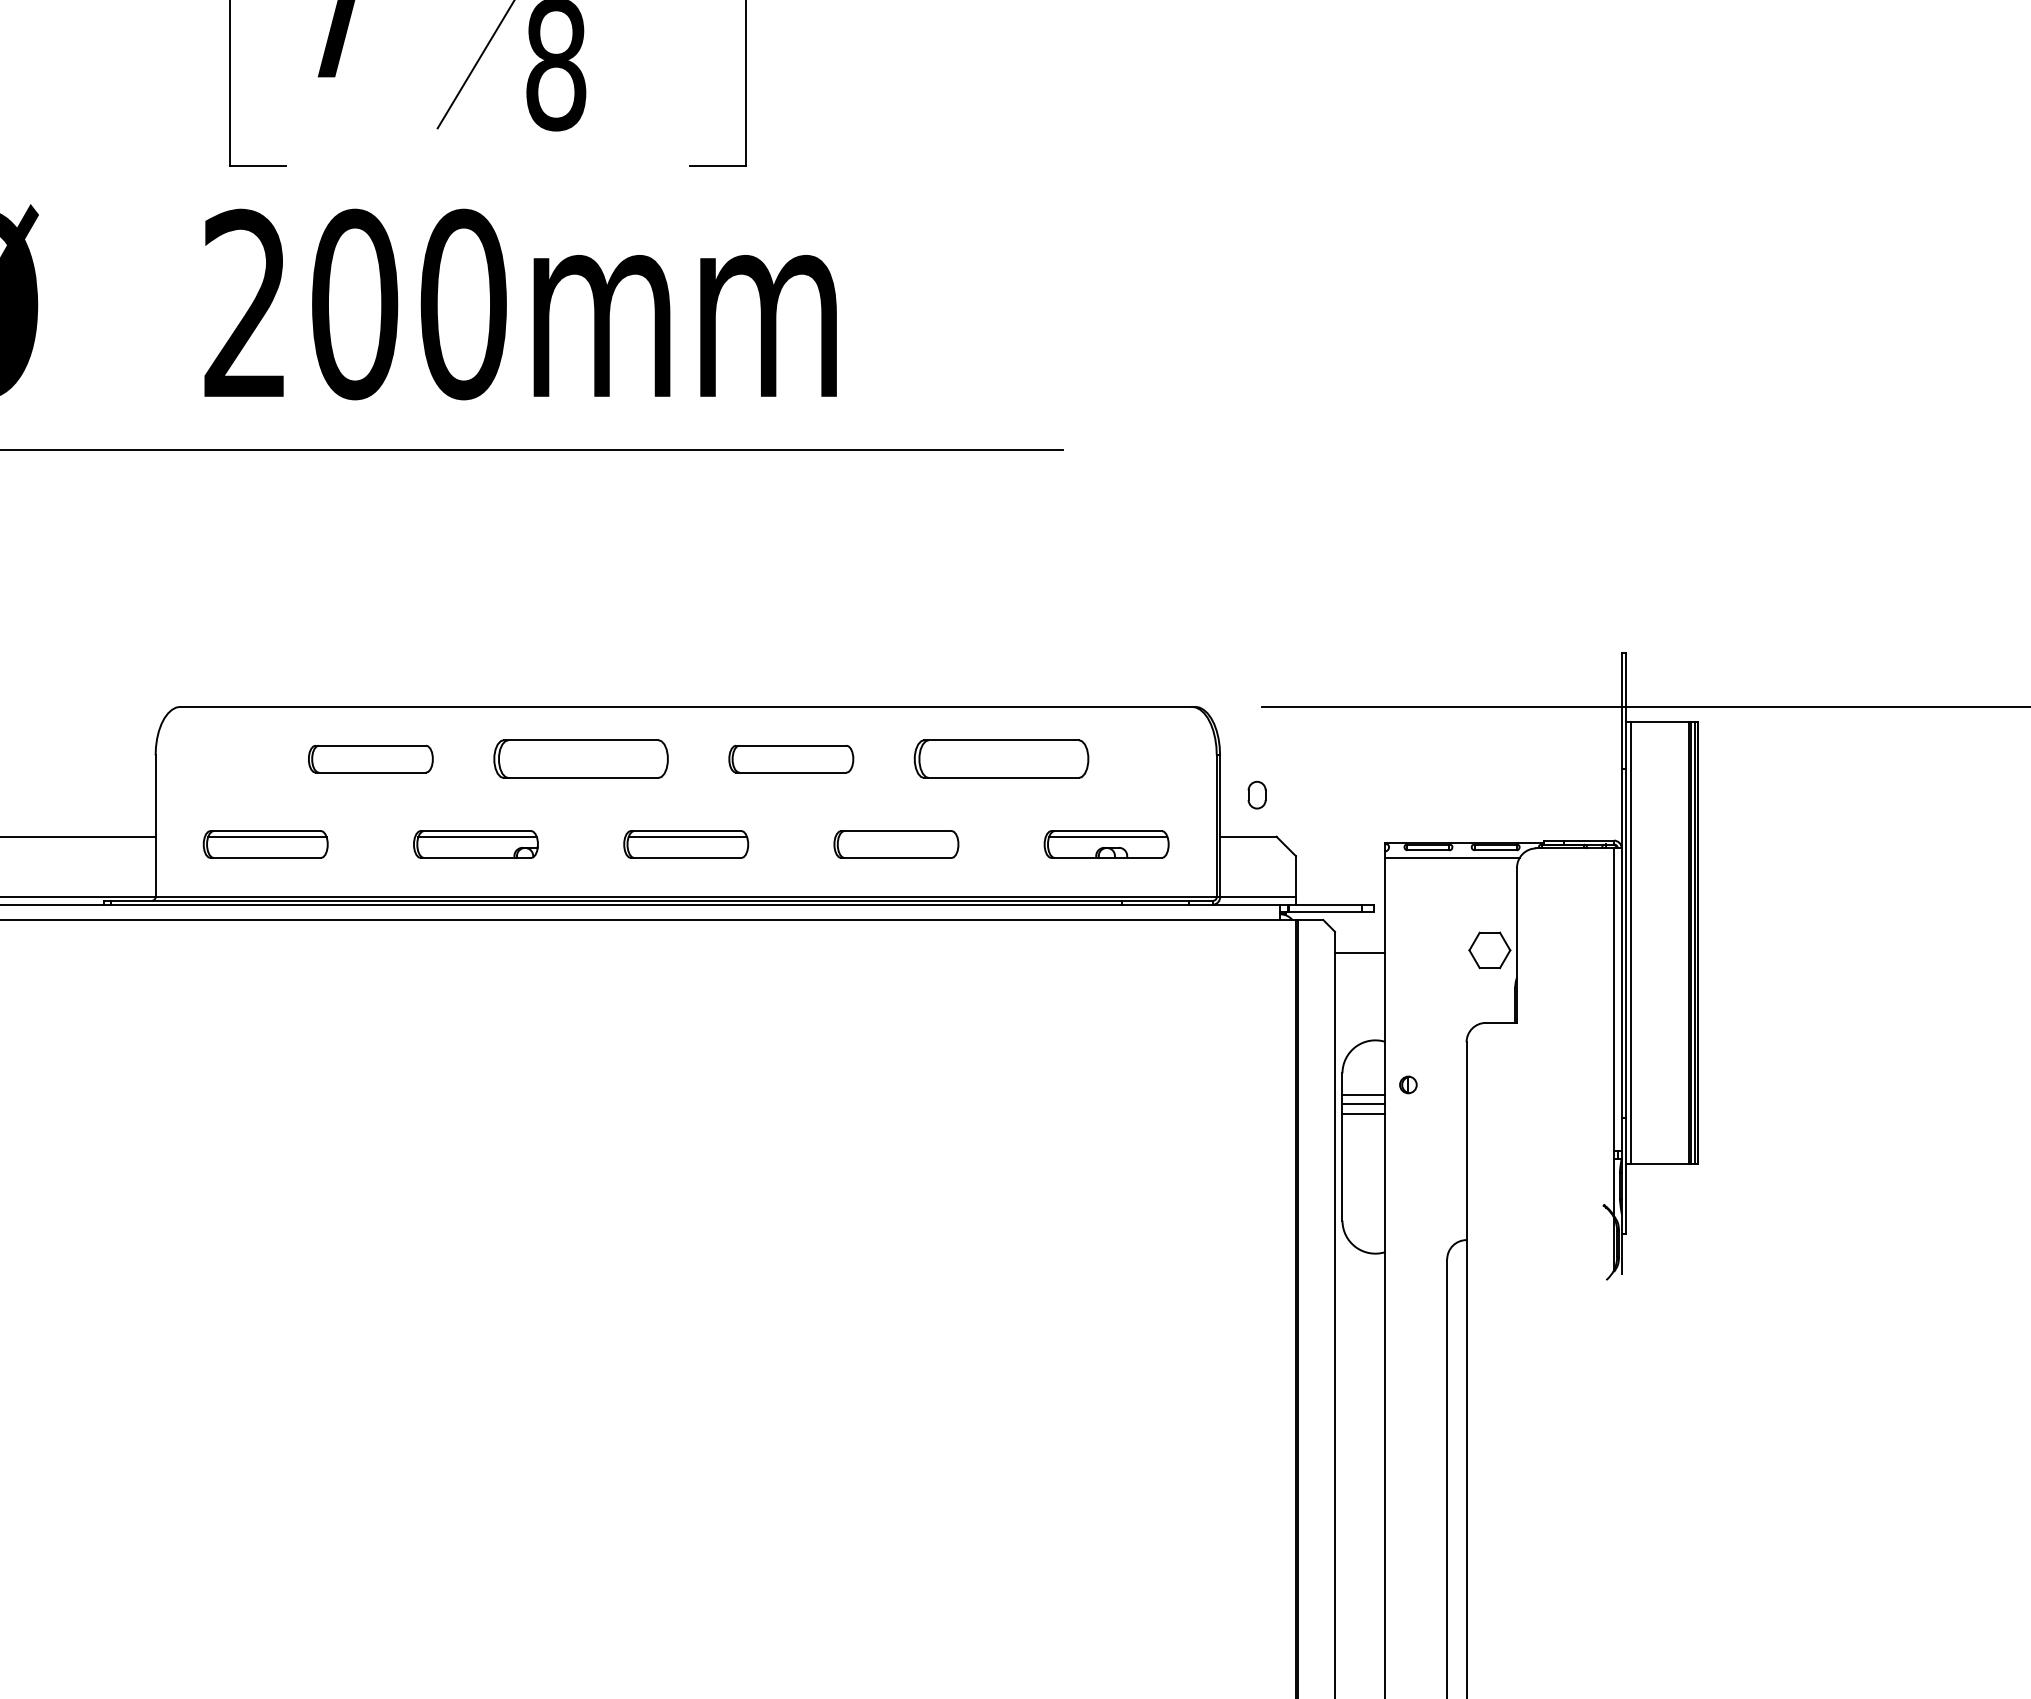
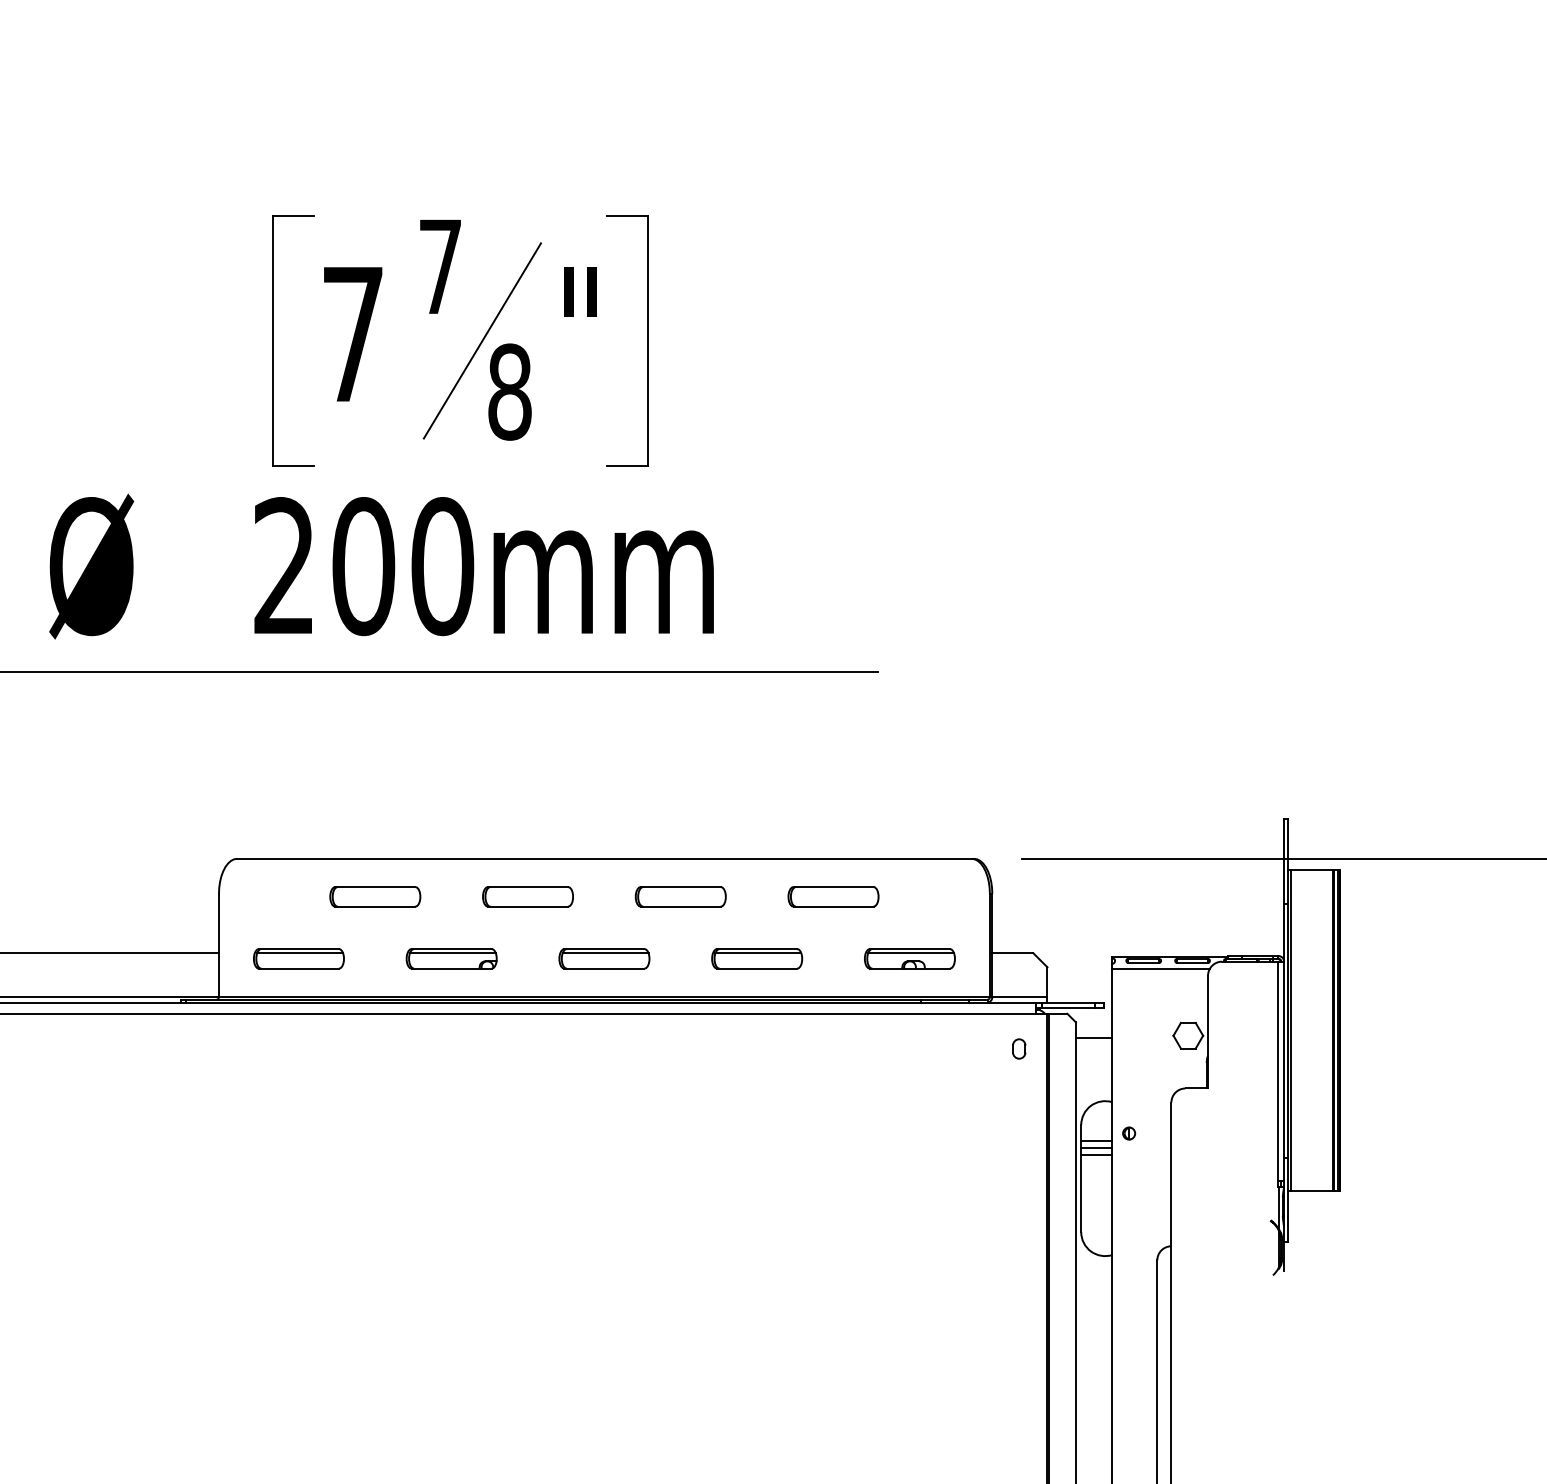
part: (580, 758) -> (527, 896), size x0.71
part: (1001, 758) -> (833, 896), size x0.71
part: (1257, 794) -> (1019, 1048), moved
line: (898, 837) -> (758, 953), added

